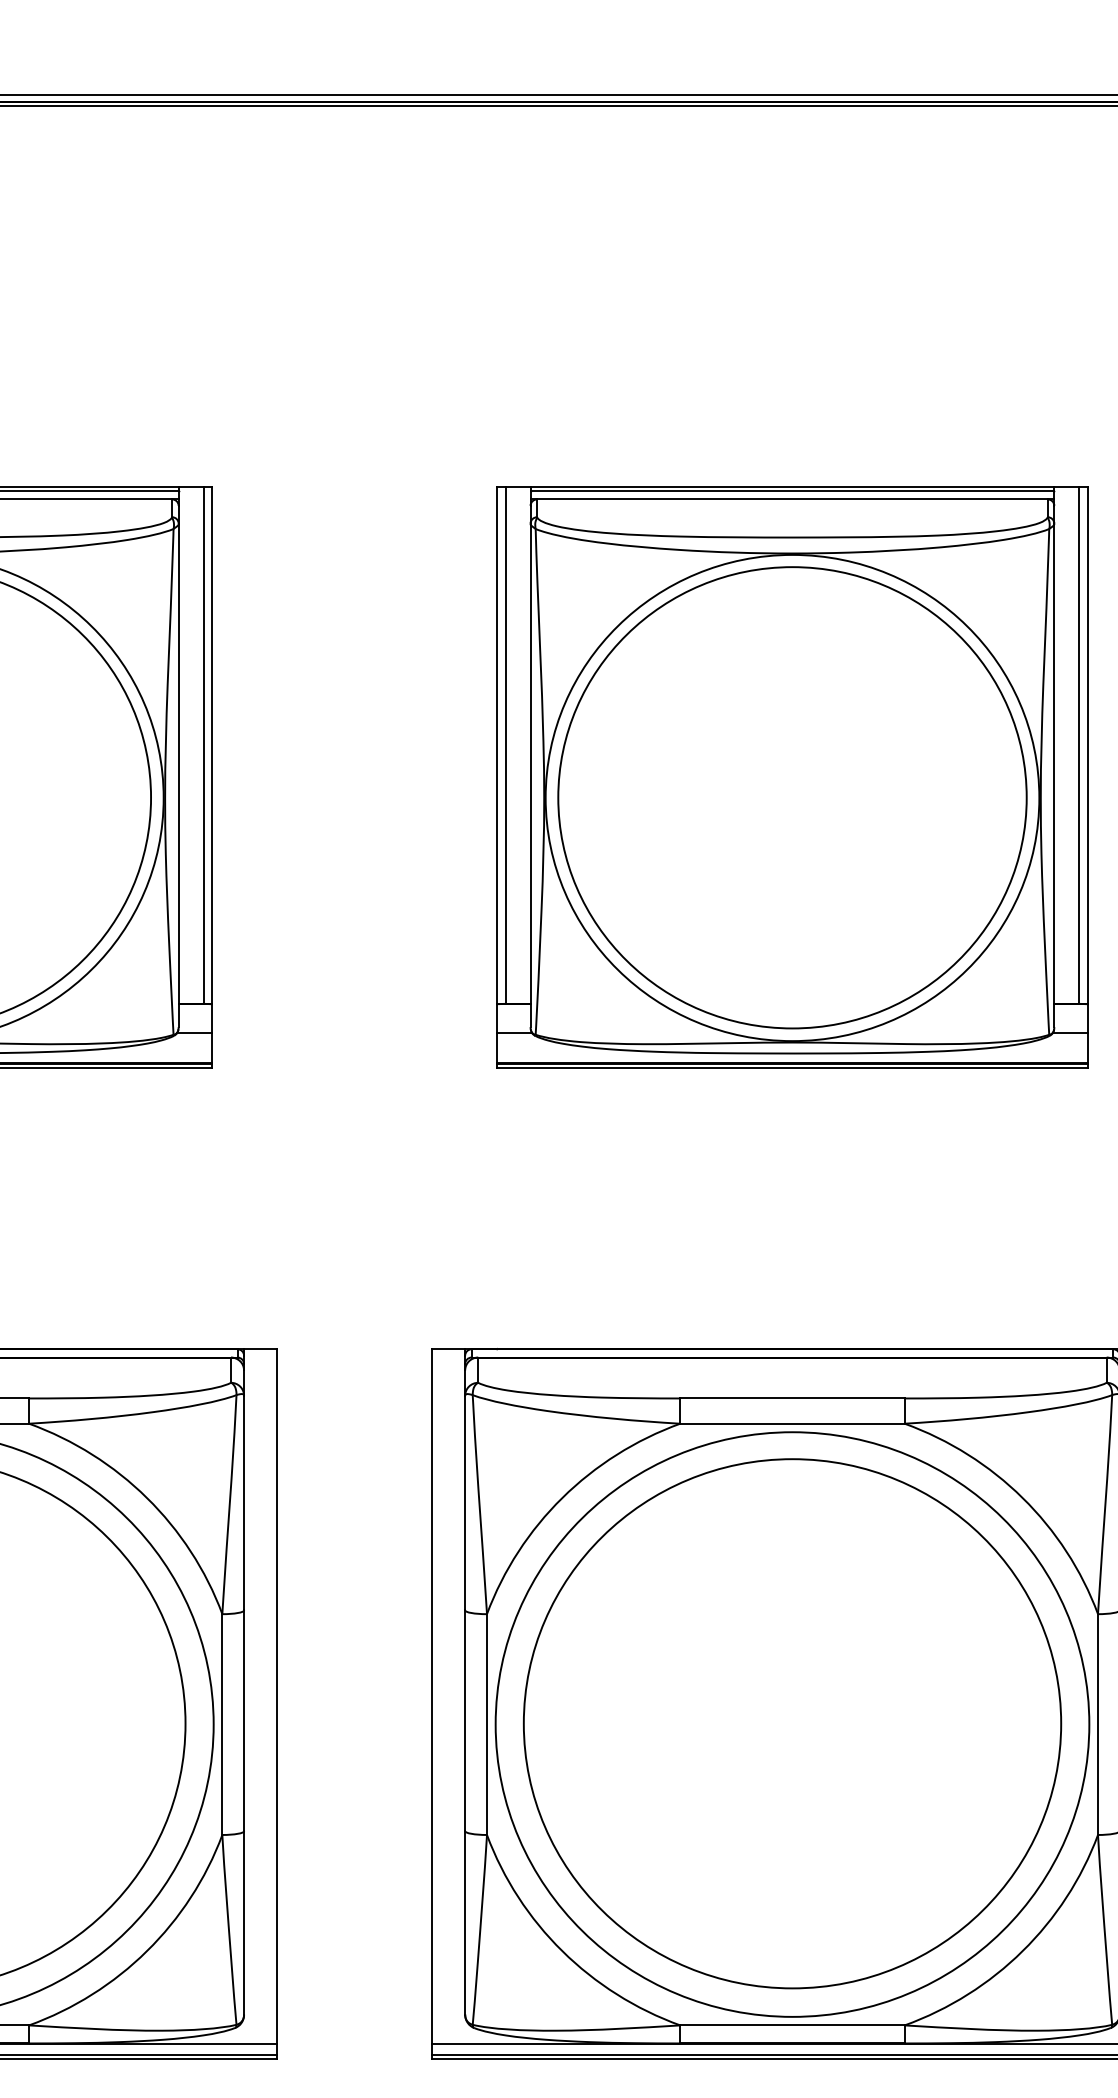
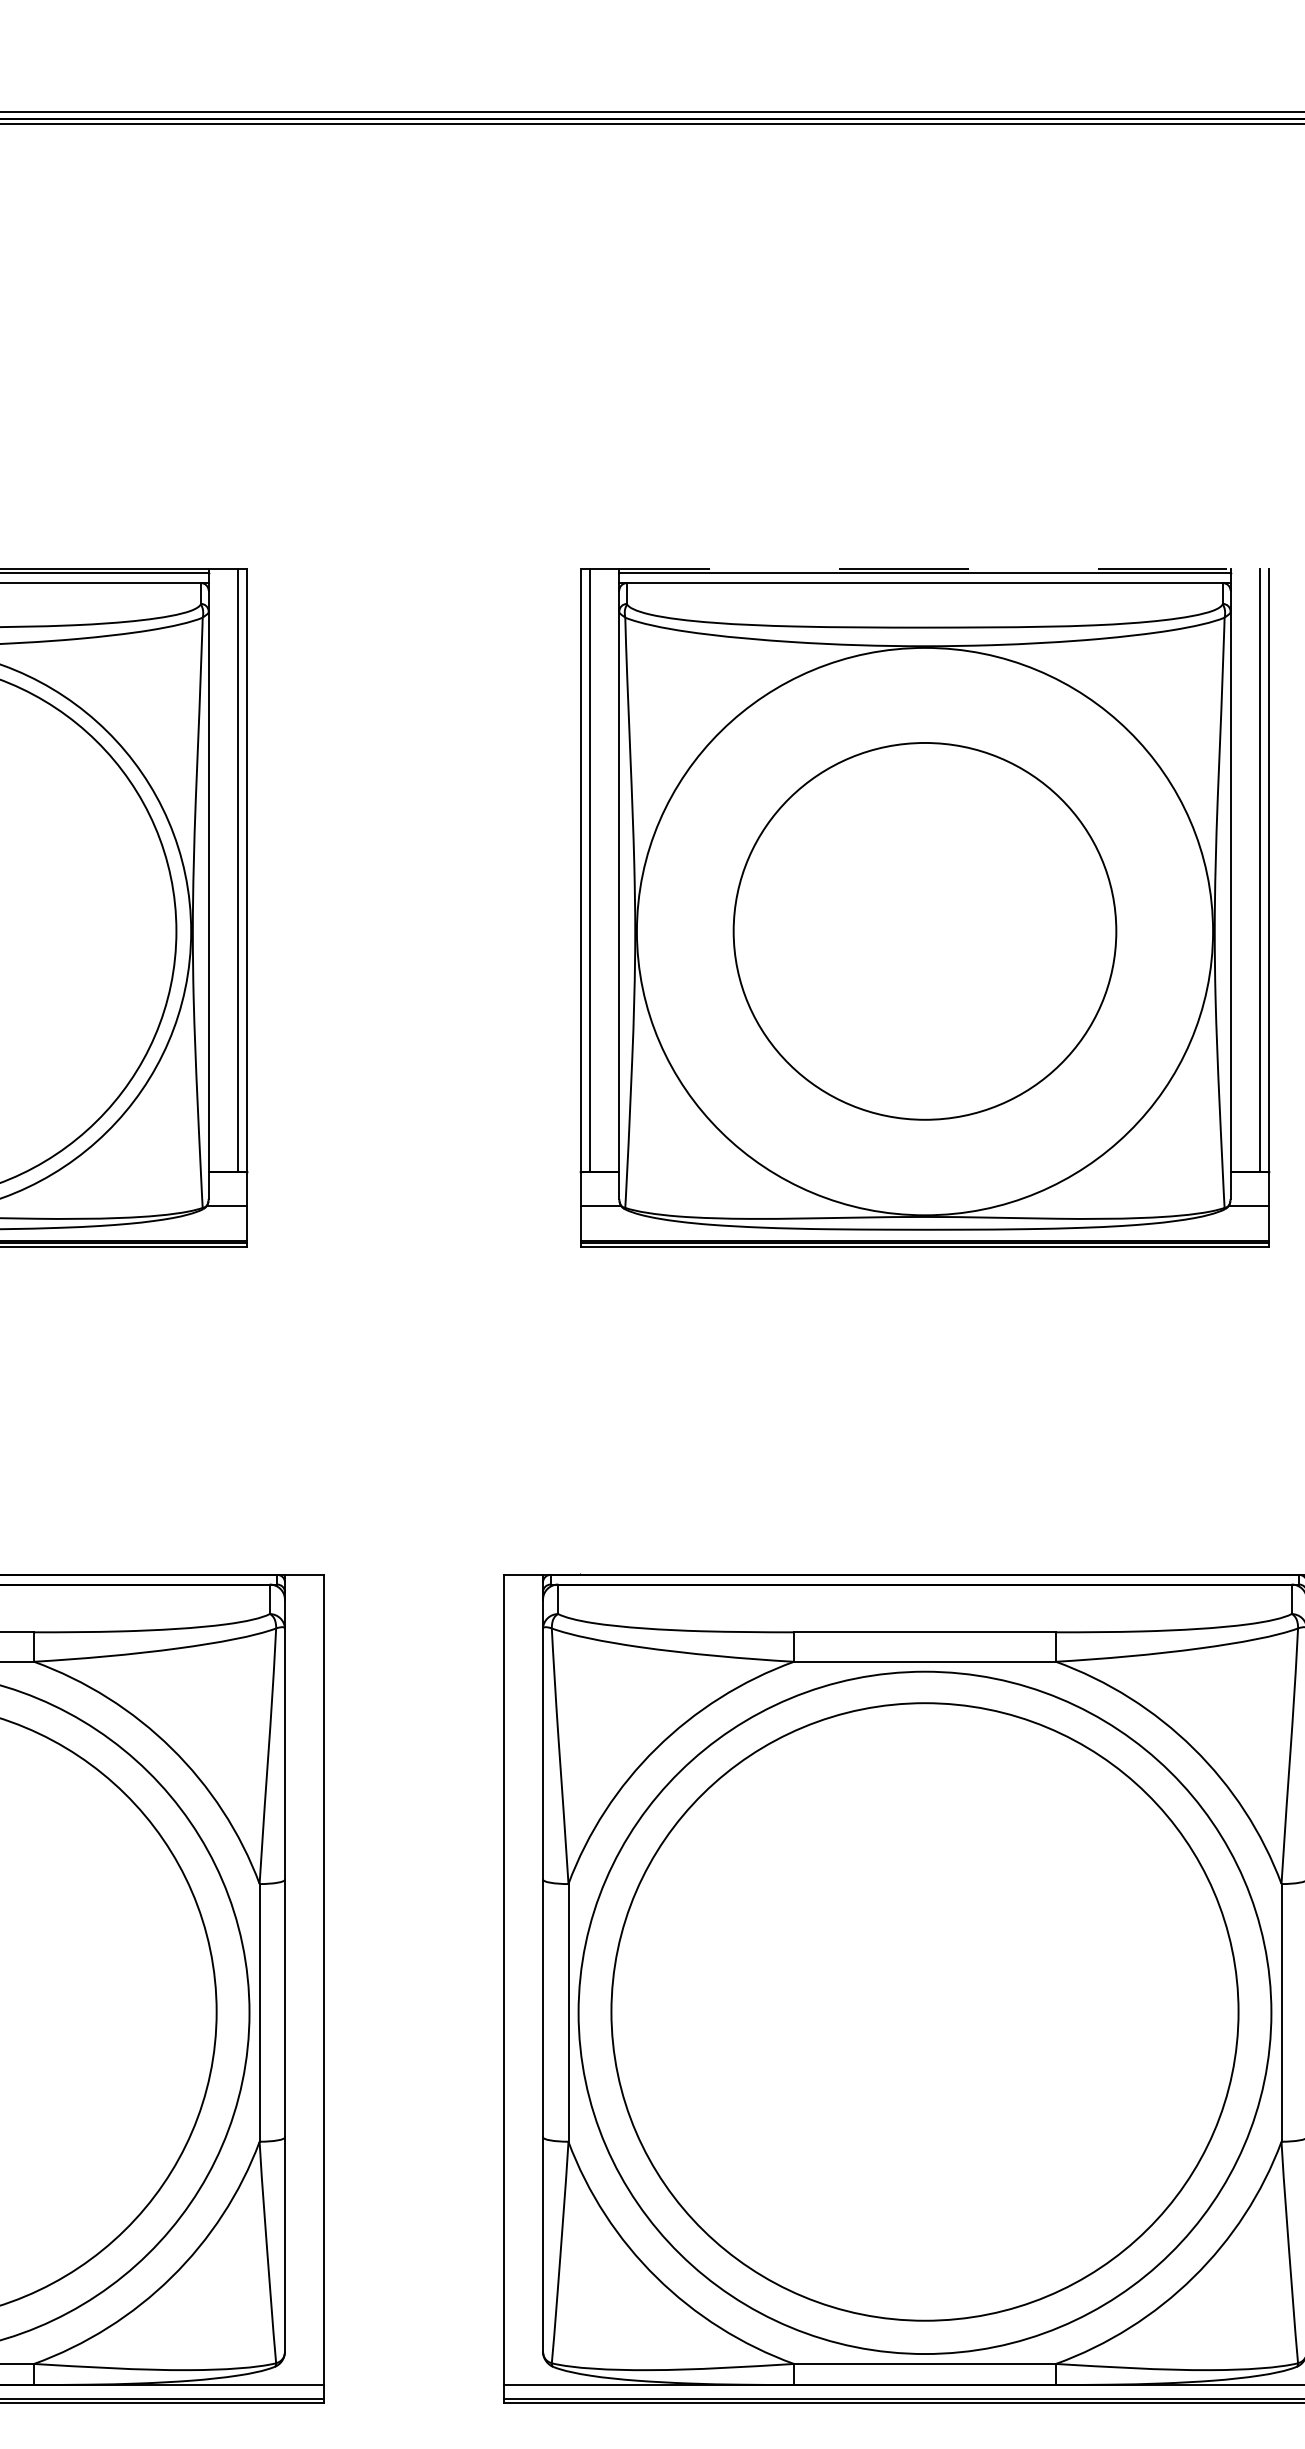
line: (792, 486) -> (925, 568), solid -> dashed
part: (792, 797) -> (924, 931), size x0.7

